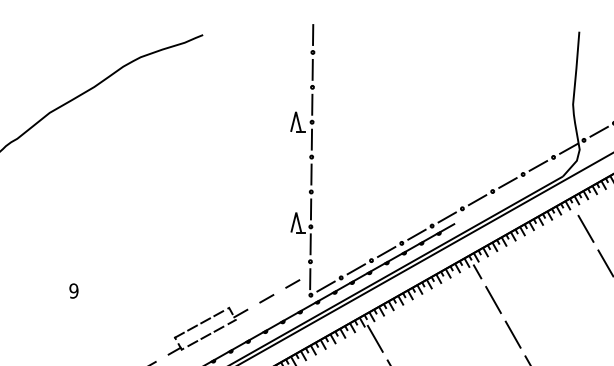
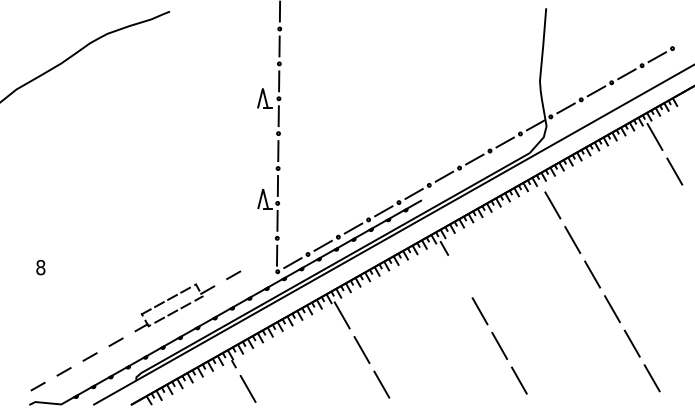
line: (292, 283) -> (259, 260), removed
text: (73, 290) -> (40, 267), 9 -> 8
line: (493, 299) -> (460, 276), removed

